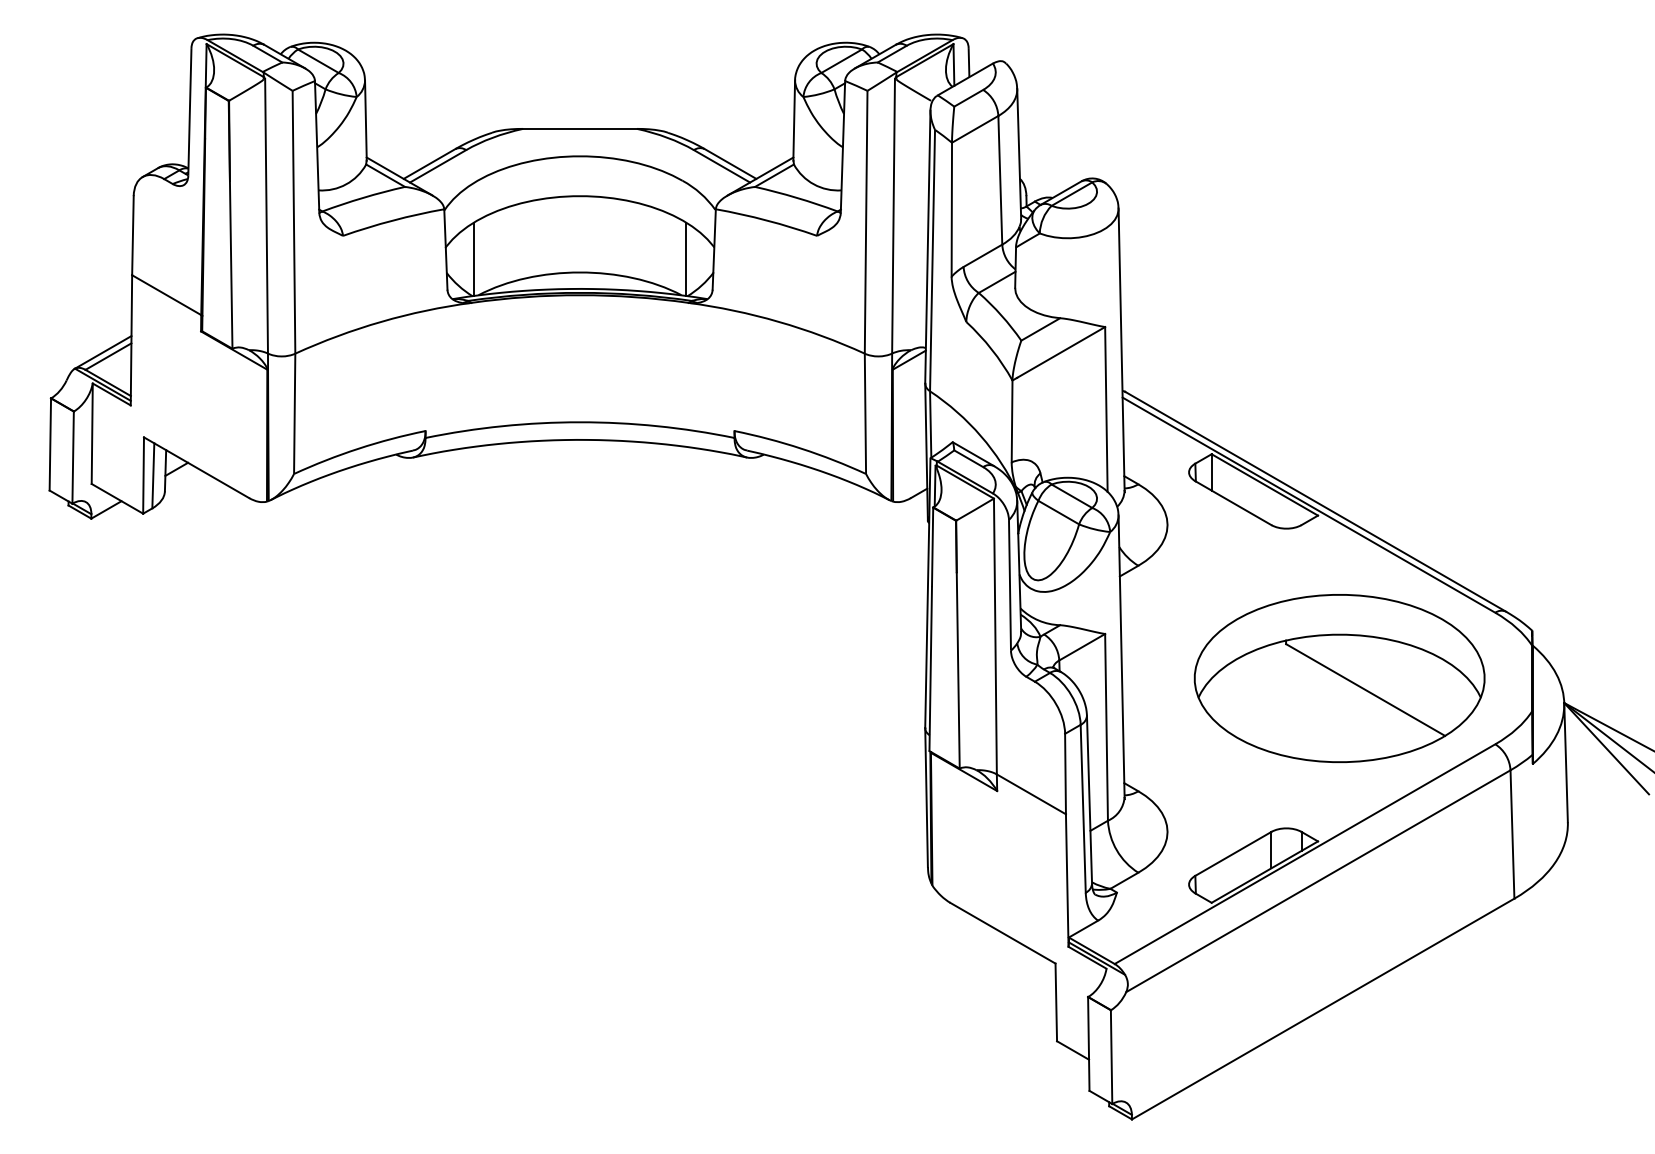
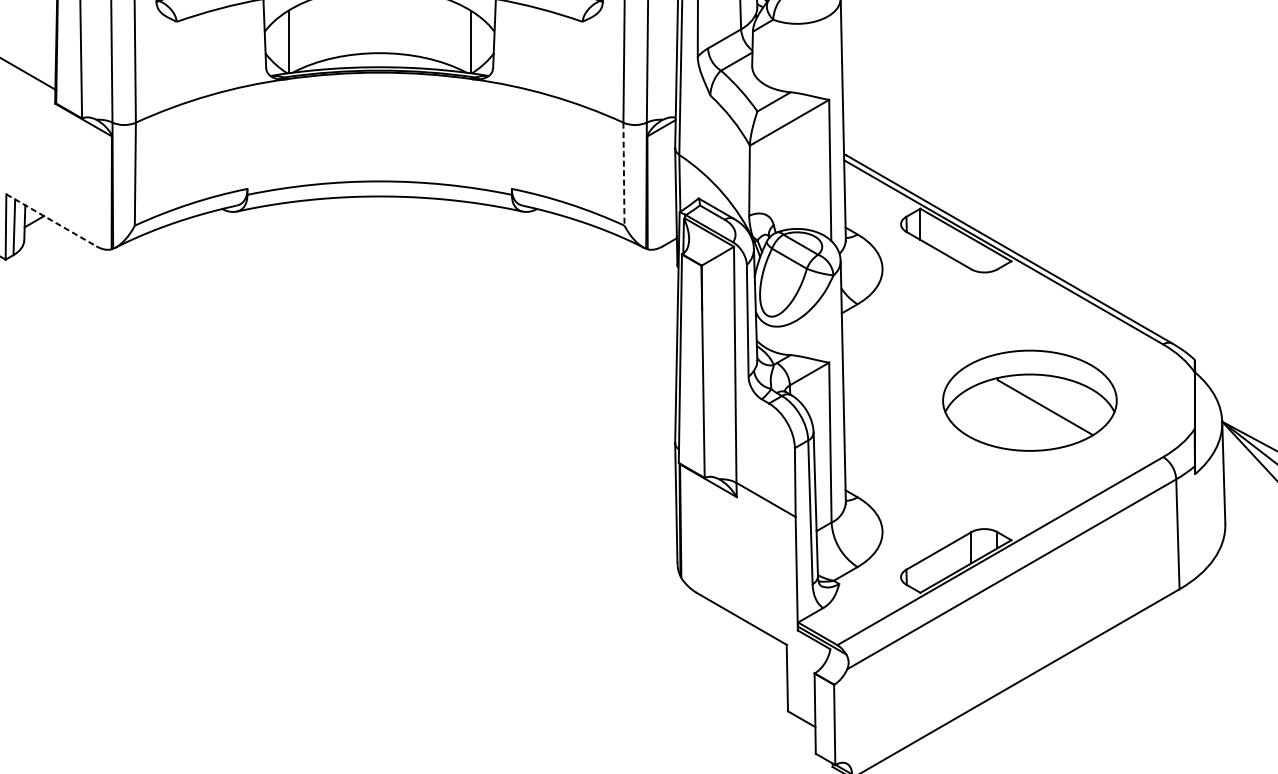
line: (865, 413) -> (624, 173), solid -> dashed
line: (196, 467) -> (51, 220), solid -> dashed
part: (1339, 678) -> (1029, 400), size x0.7

